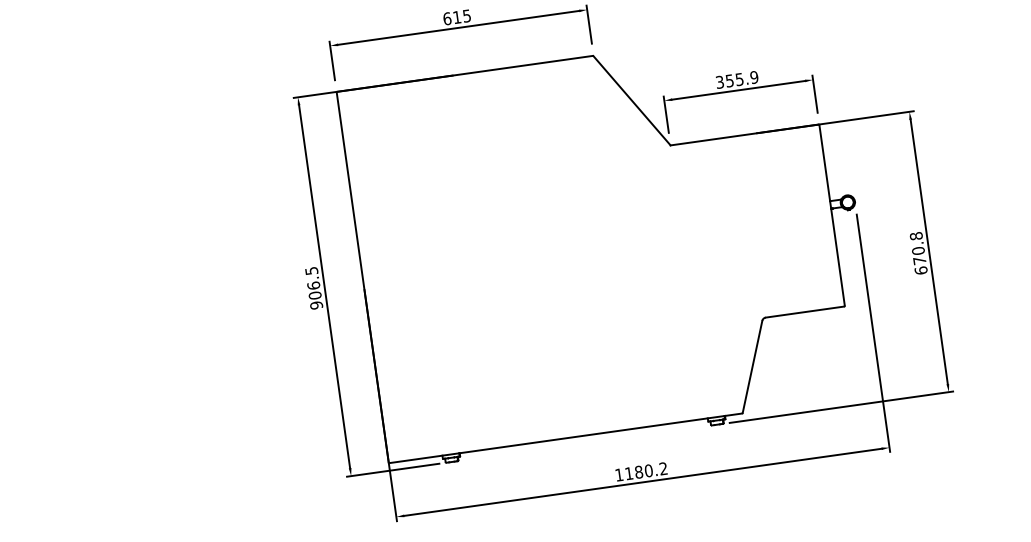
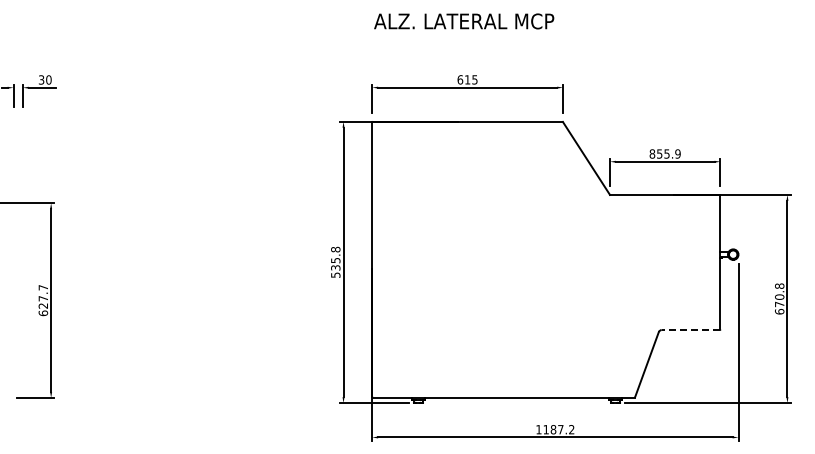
text: (719, 81) -> (652, 153), 355.9 -> 855.9
text: (313, 288) -> (335, 262), 906.5 -> 535.8
line: (804, 312) -> (690, 330), solid -> dashed
text: (648, 470) -> (560, 429), 1180.2 -> 1187.2

